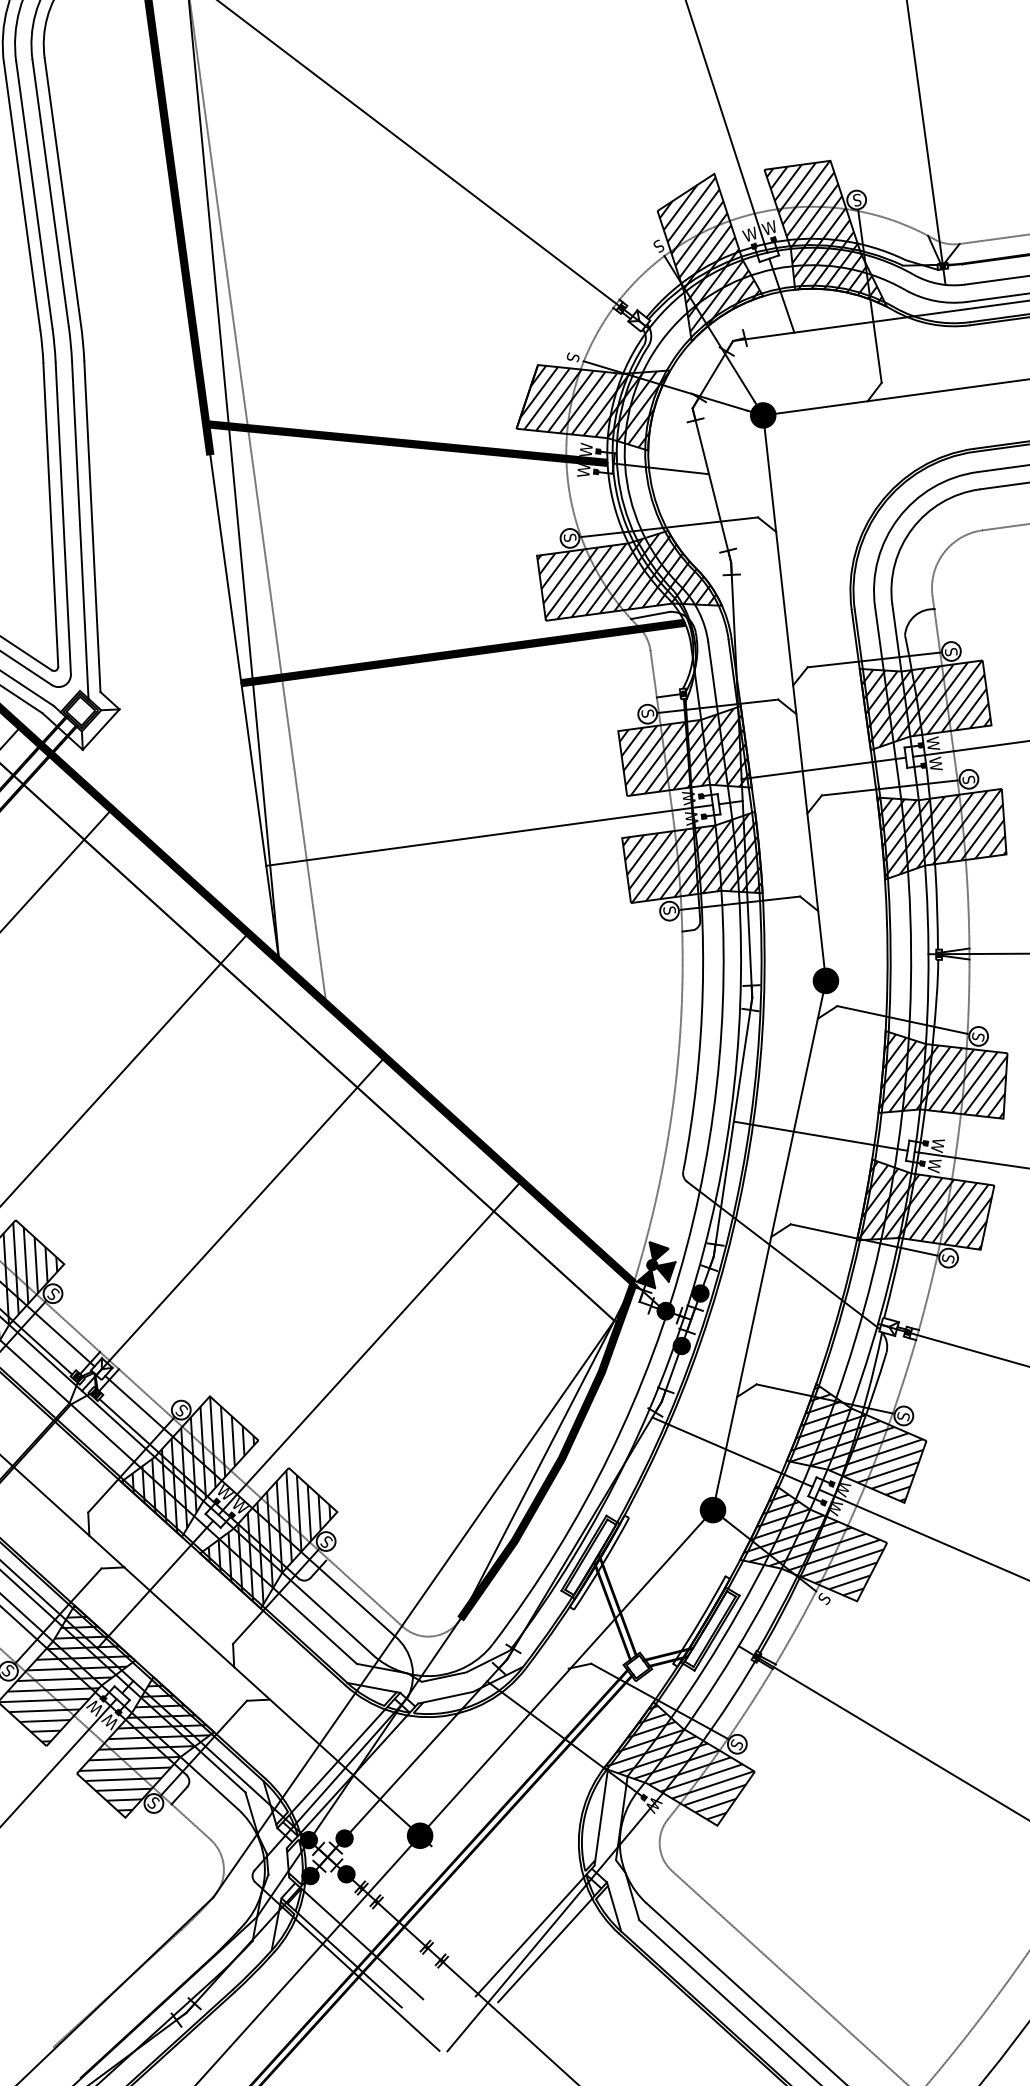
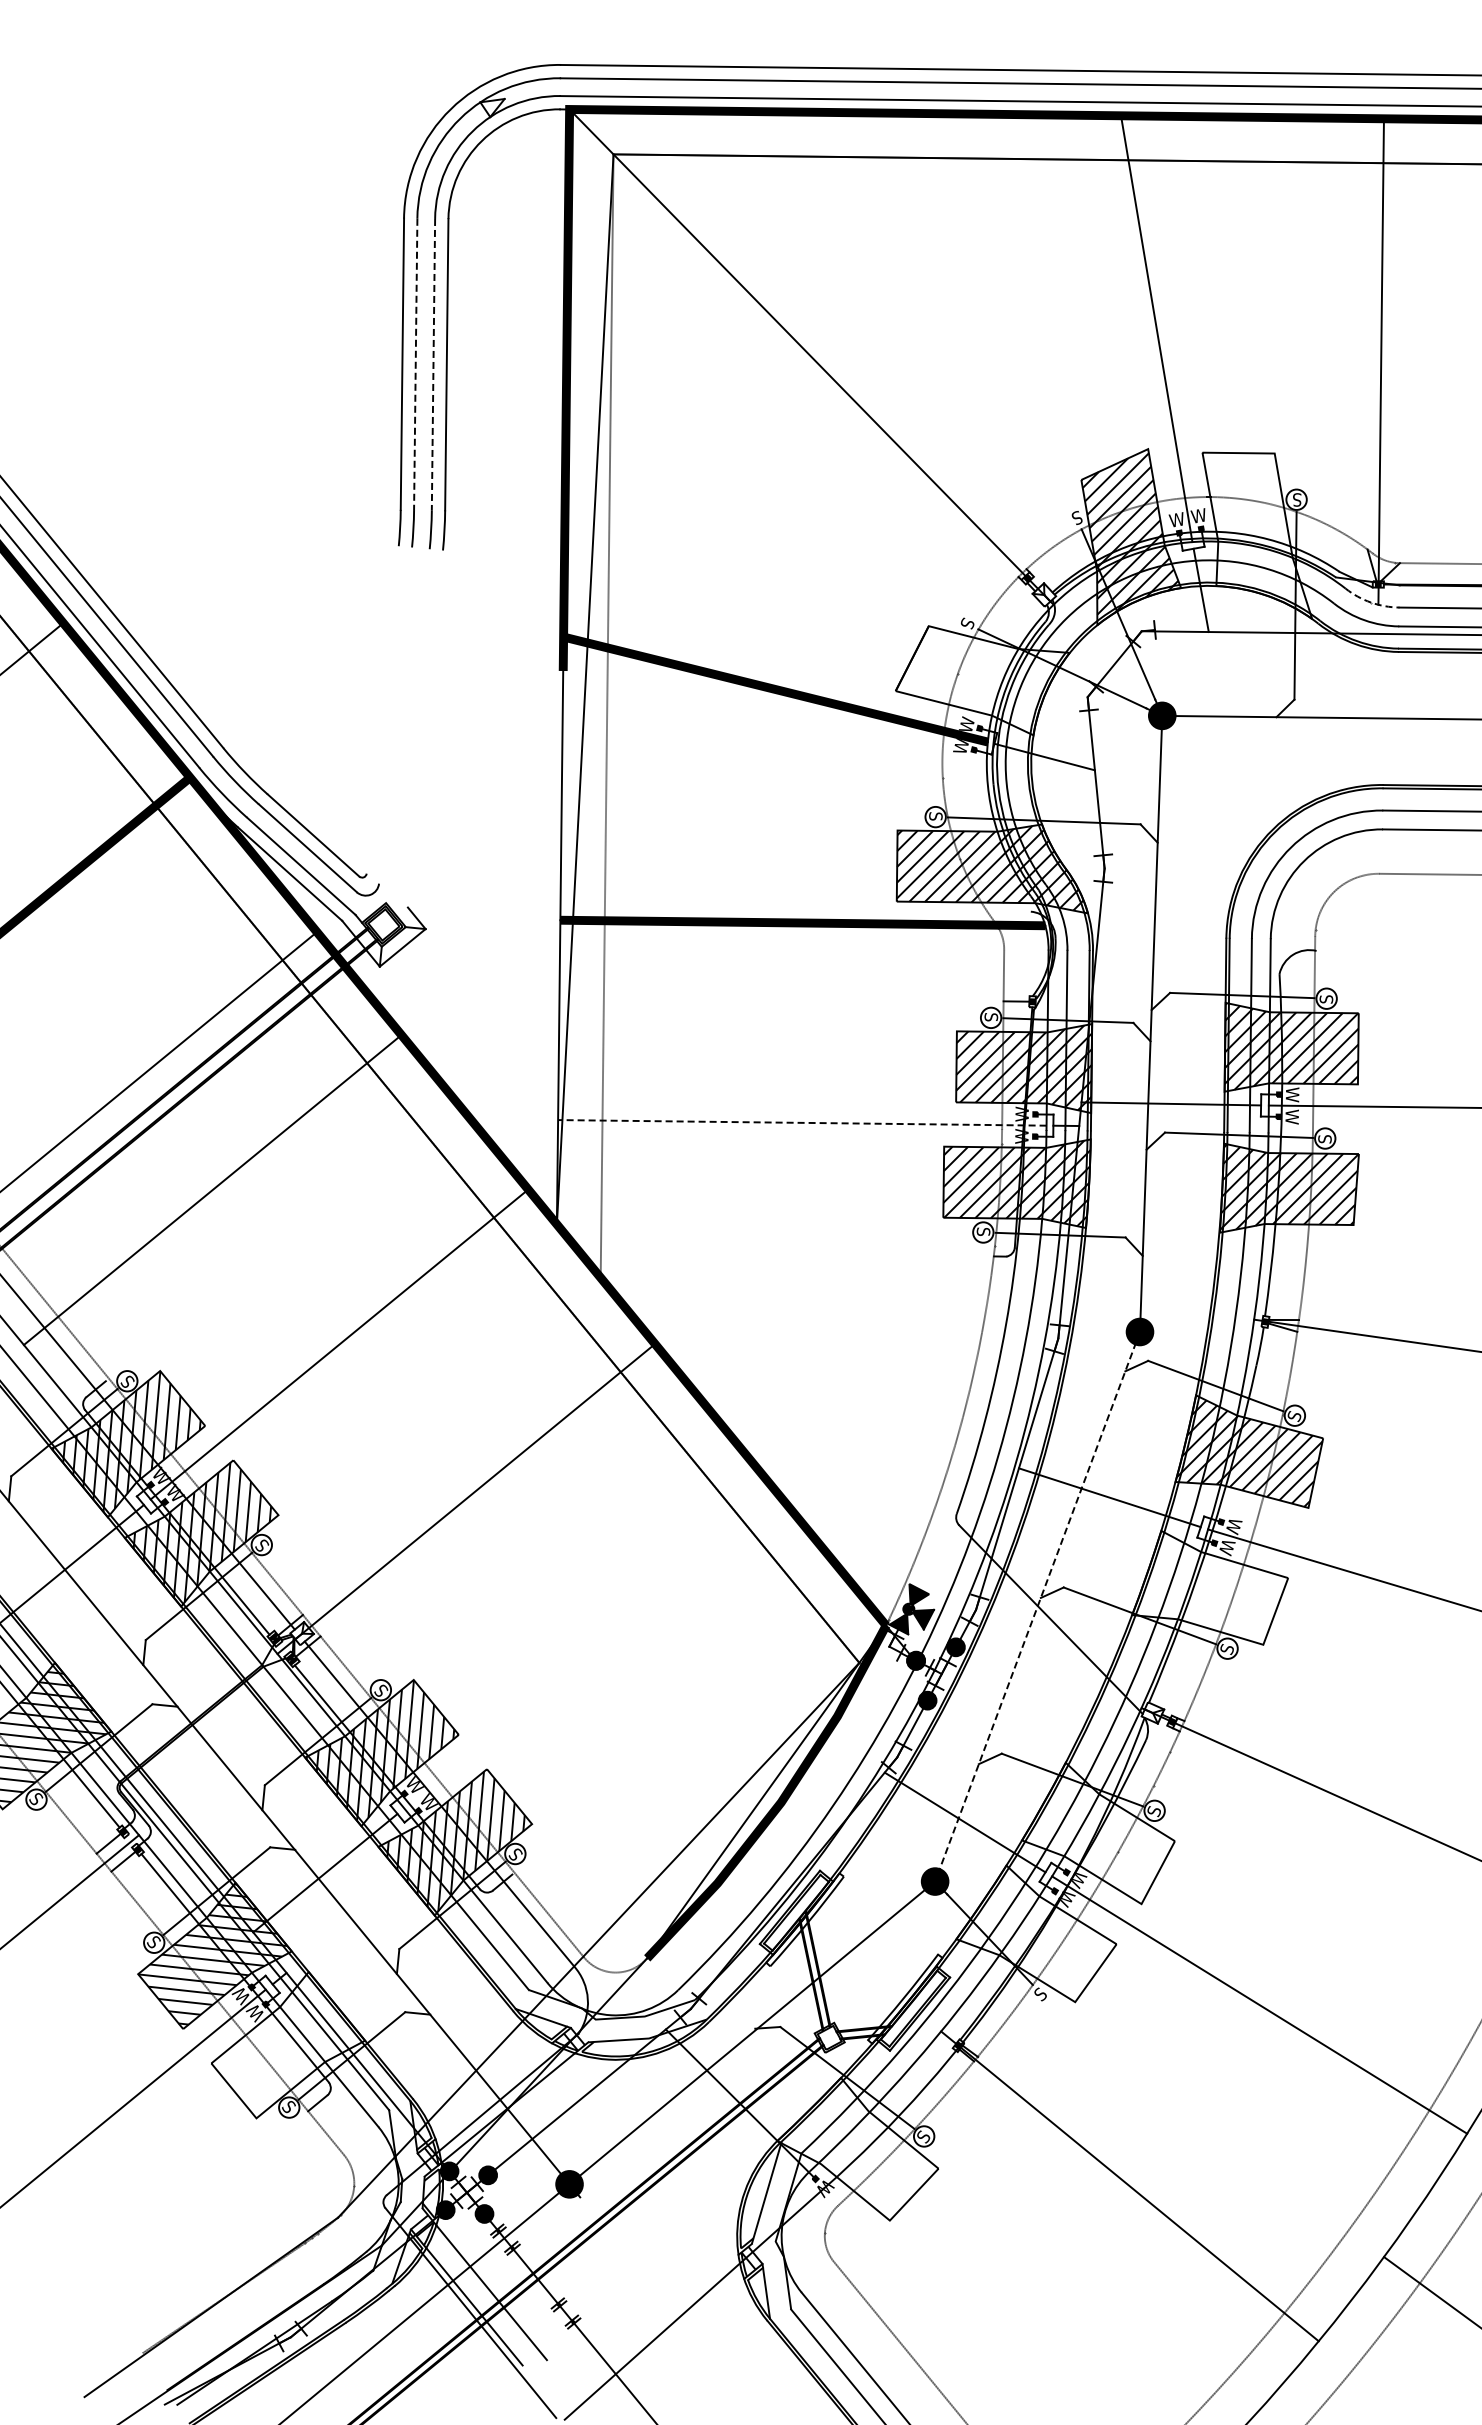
line: (50, 192) -> (433, 364), solid -> dashed
line: (34, 195) -> (415, 364), solid -> dashed
hatch: (823, 235) -> (1255, 532), removed
arc: (938, 283) -> (1371, 602), solid -> dashed
hatch: (596, 406) -> (985, 679), removed
line: (50, 514) -> (382, 709), removed
line: (63, 518) -> (395, 715), removed
line: (91, 526) -> (424, 728), removed
line: (79, 530) -> (411, 730), removed
line: (650, 615) -> (1009, 912), removed
line: (488, 835) -> (801, 1122), solid -> dashed
hatch: (923, 1206) -> (1208, 1589), removed
line: (769, 1245) -> (1037, 1606), solid -> dashed
line: (369, 1348) -> (592, 1653), removed
hatch: (855, 1444) -> (1098, 1833), removed
hatch: (812, 1541) -> (1036, 1930), removed
hatch: (144, 1747) -> (287, 2046), removed
line: (338, 1761) -> (493, 2091), removed
hatch: (677, 1763) -> (857, 2147), removed
line: (529, 1936) -> (670, 2309), removed
line: (545, 1949) -> (685, 2326), removed

